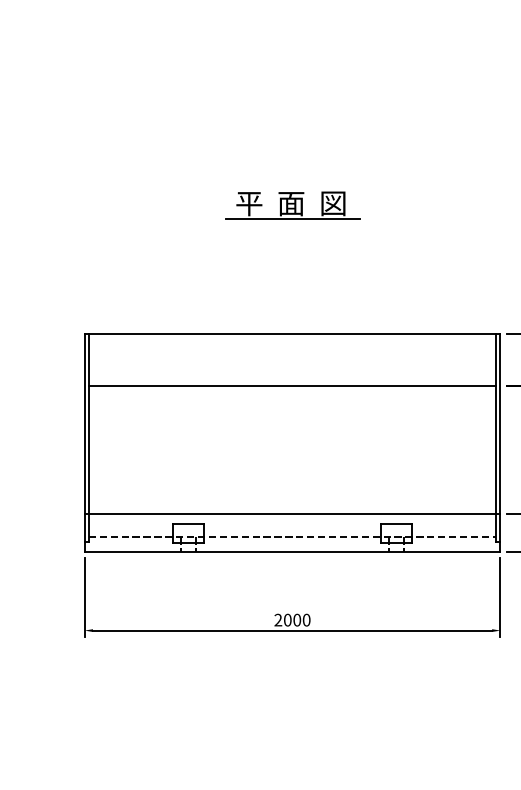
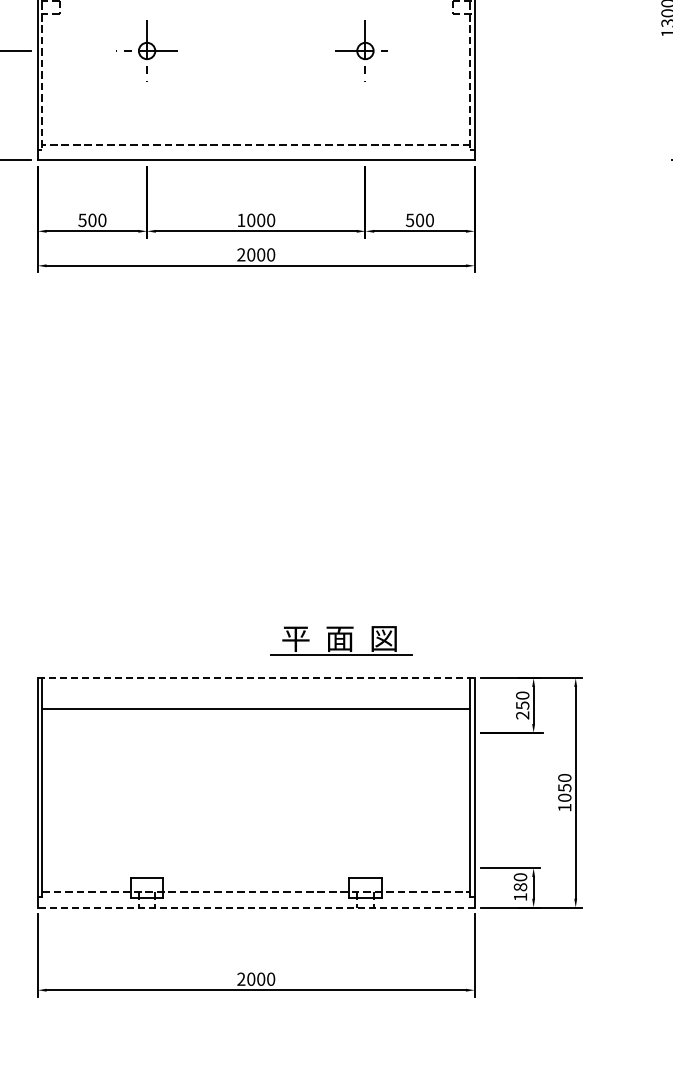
part: (292, 205) -> (341, 640), moved
line: (292, 333) -> (256, 678), solid -> dashed
line: (292, 385) -> (256, 708), moved
line: (291, 514) -> (255, 868), removed
line: (291, 551) -> (255, 907), solid -> dashed

